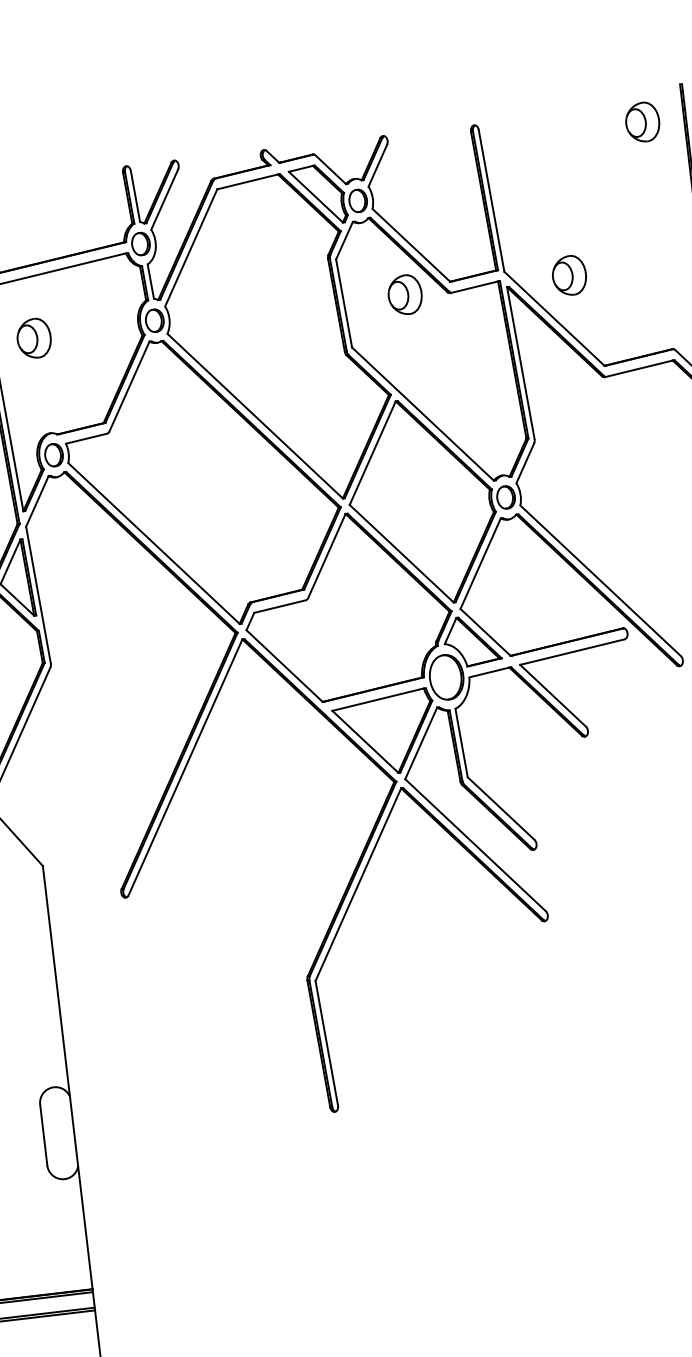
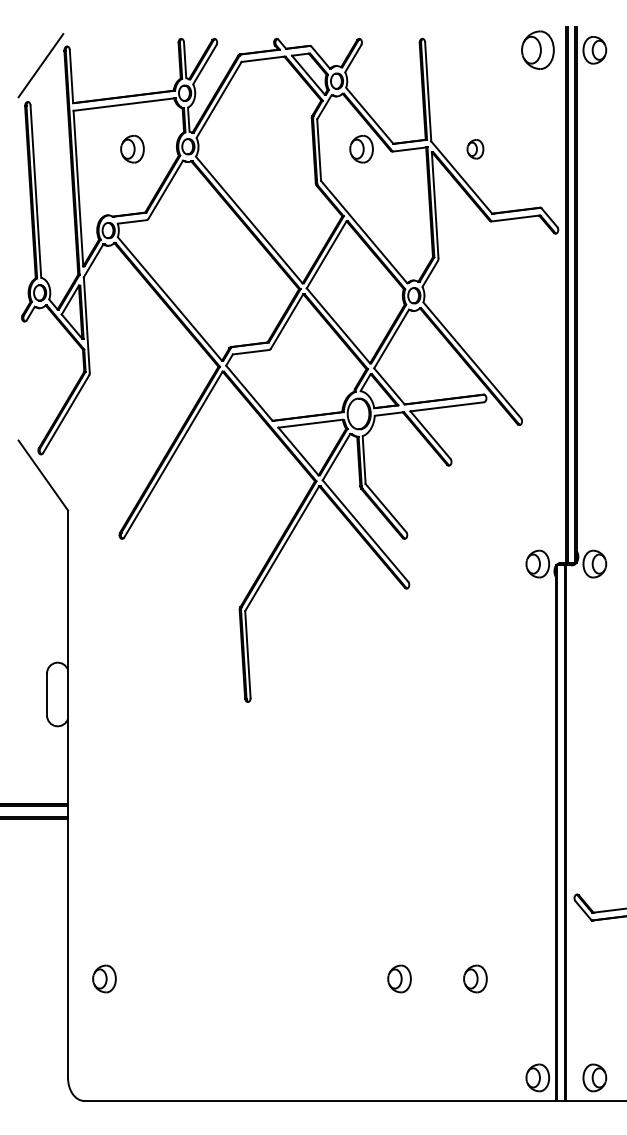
part: (642, 122) -> (537, 50), size x1.4
part: (569, 276) -> (475, 149), size x0.7
part: (34, 338) -> (132, 149), moved

